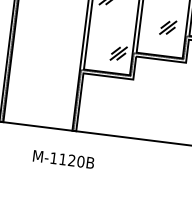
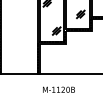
text: (62, 158) -> (58, 89), moved

